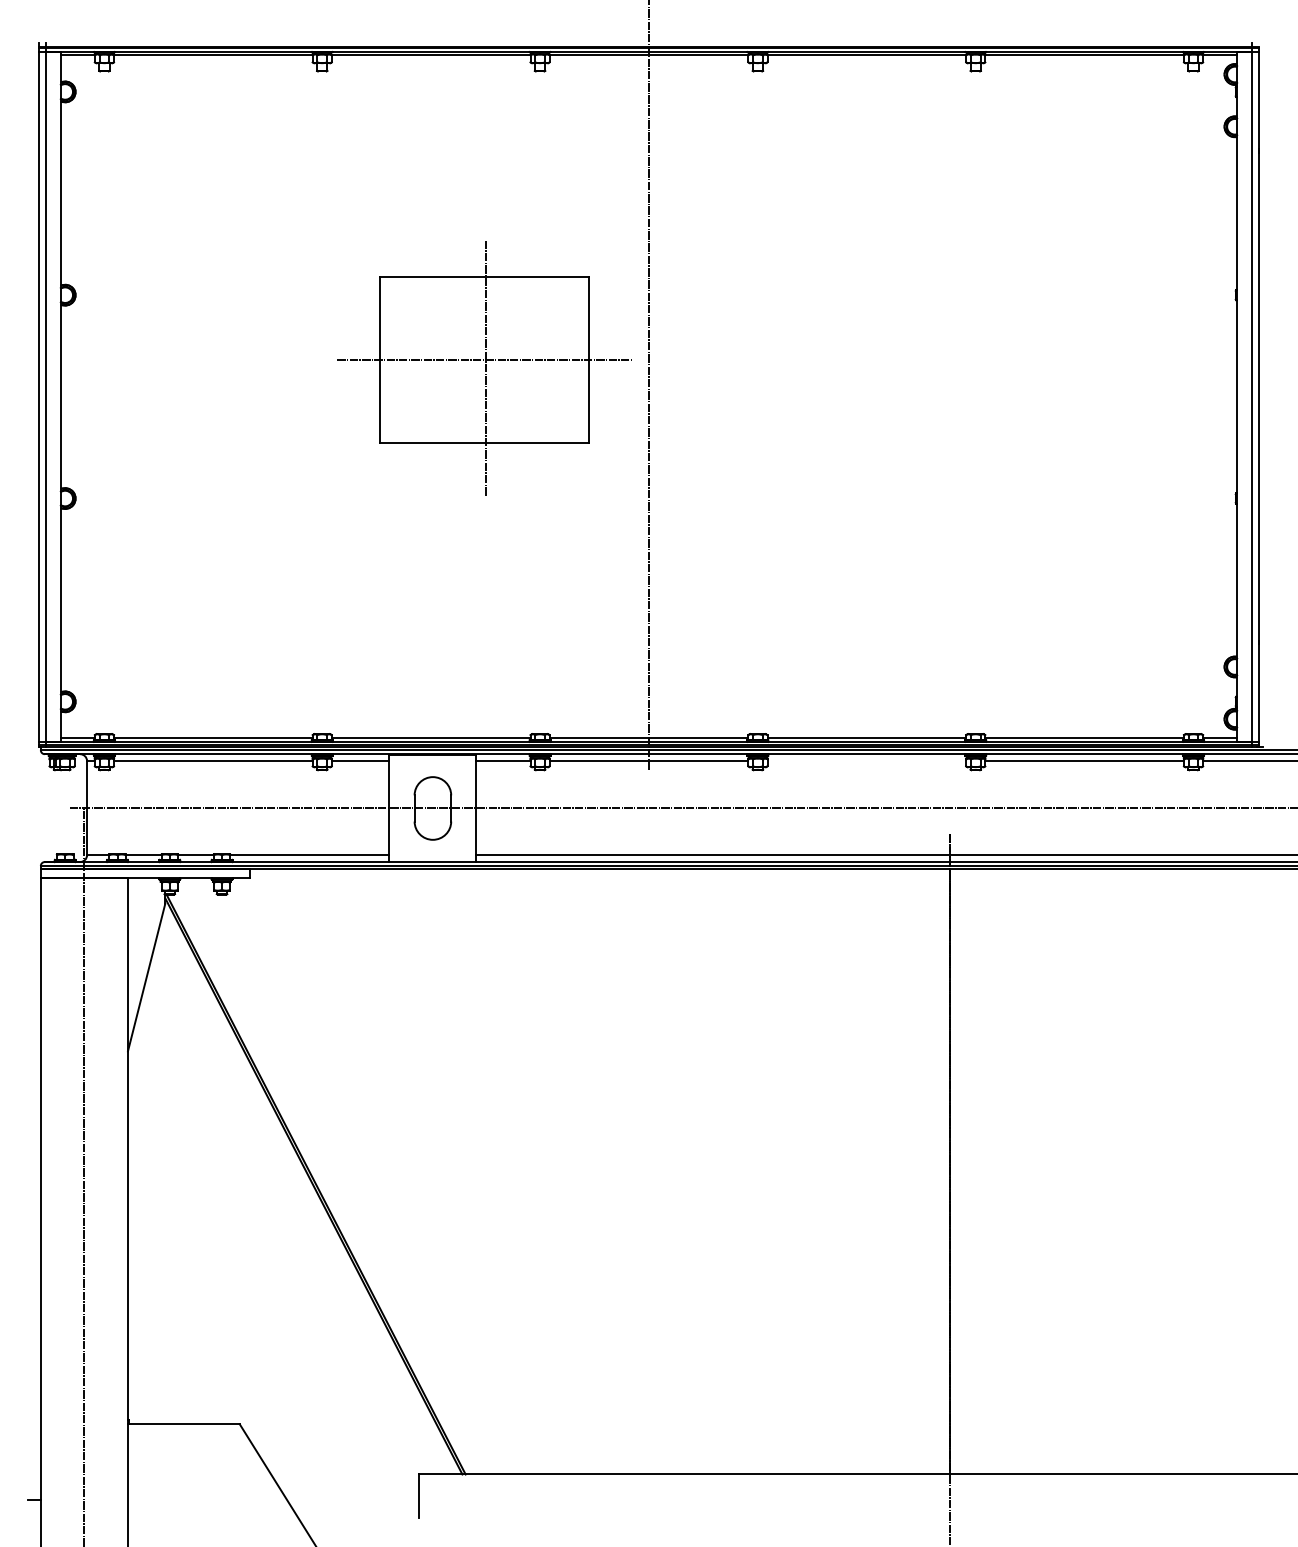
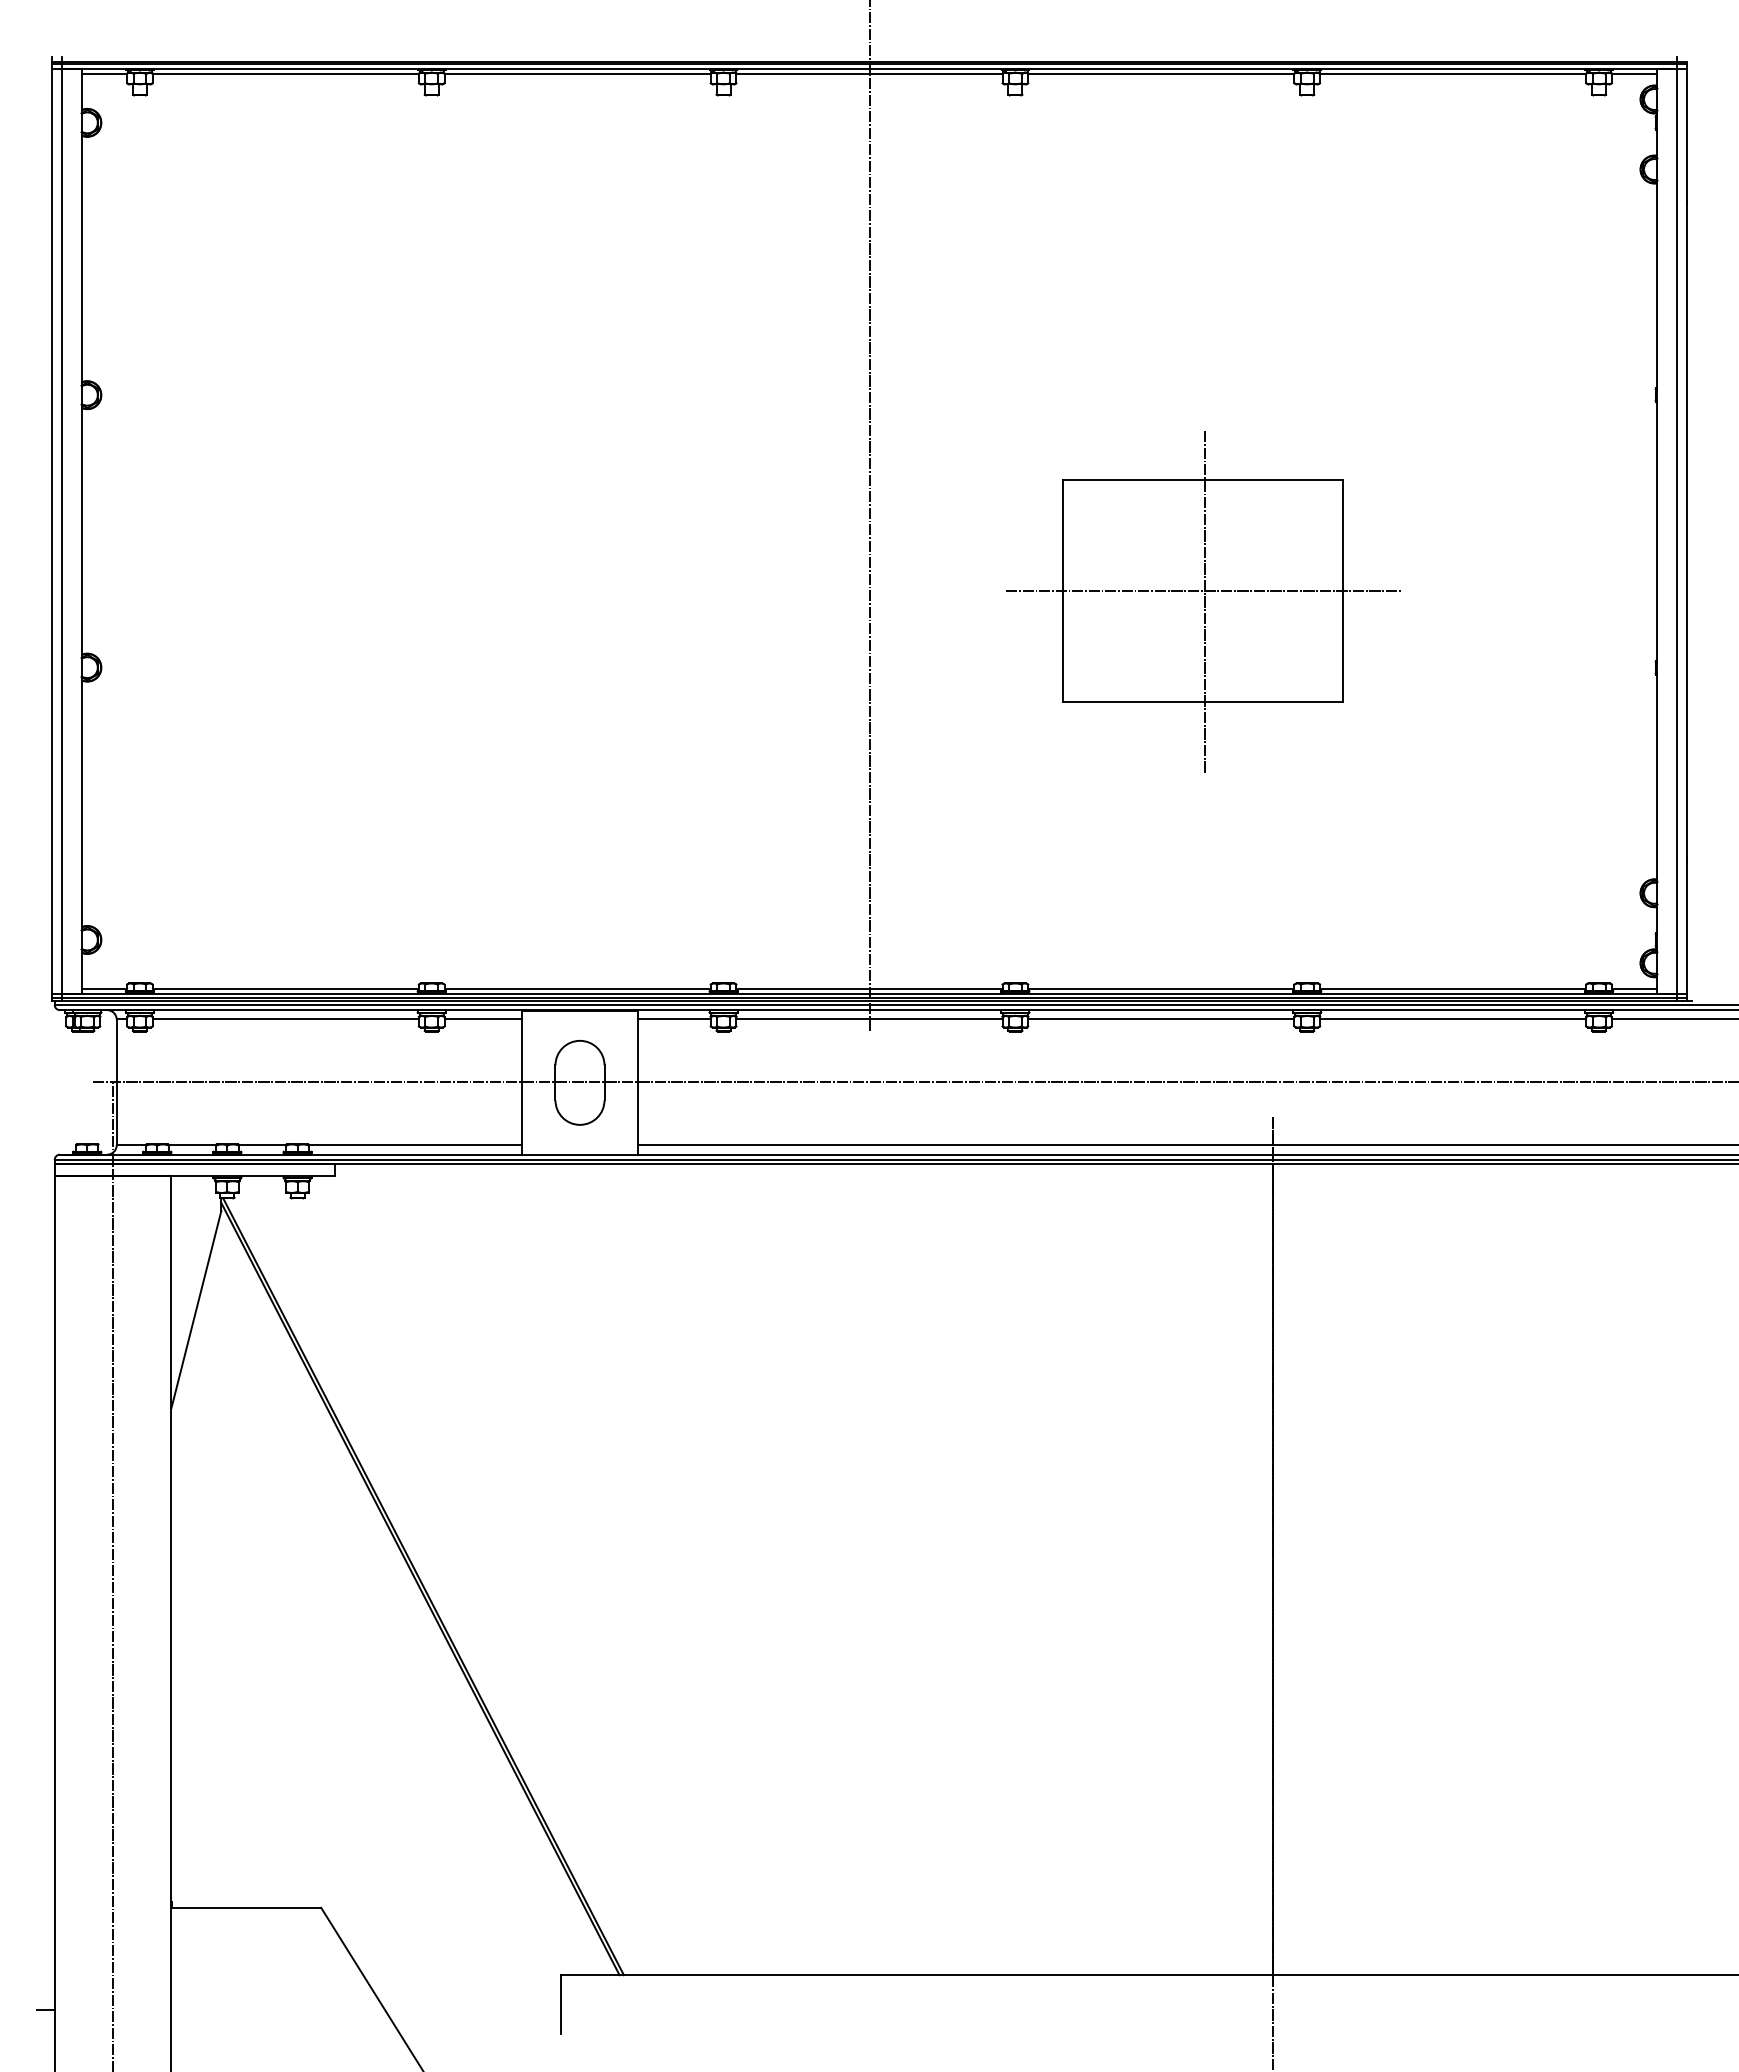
part: (484, 367) -> (1203, 601), moved
line: (866, 761) -> (1161, 1019), added

